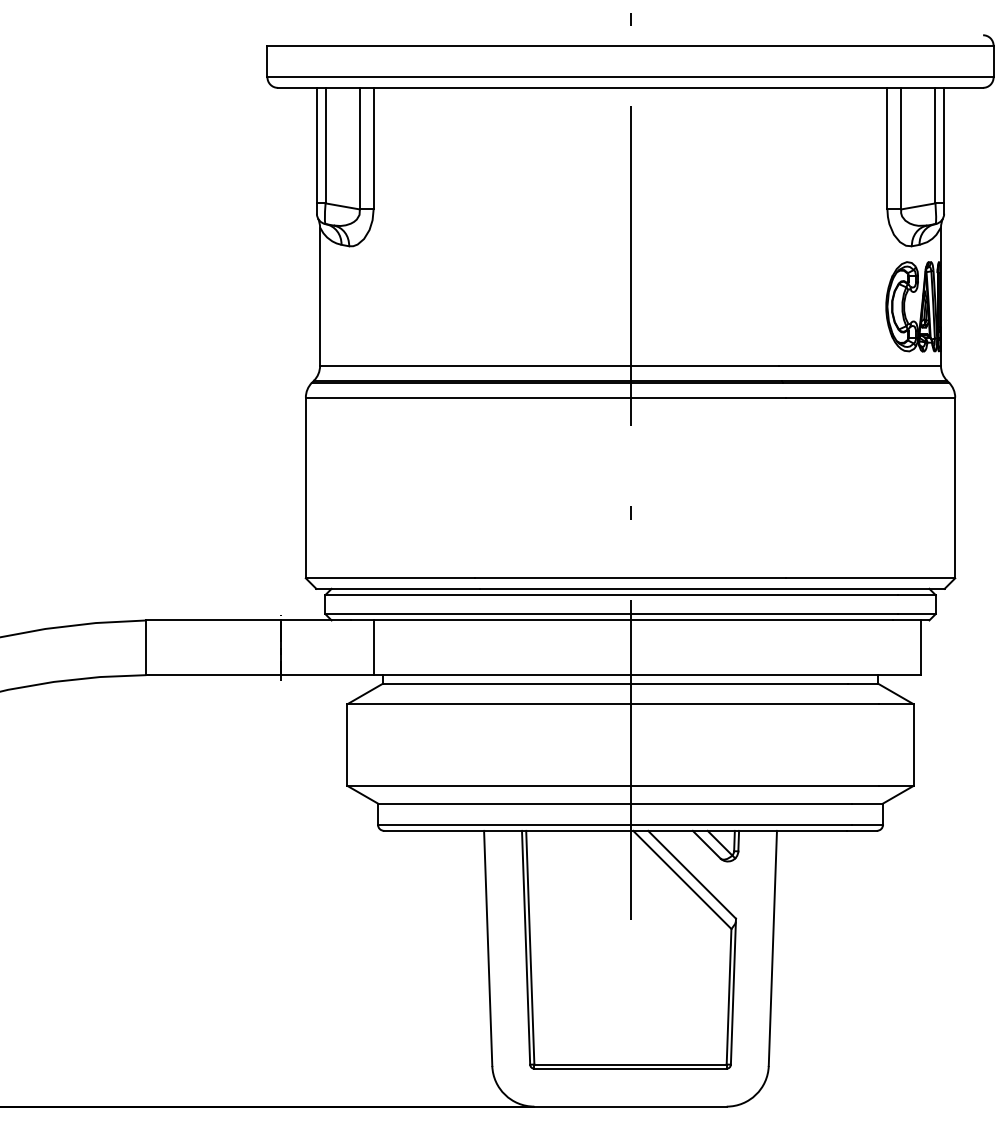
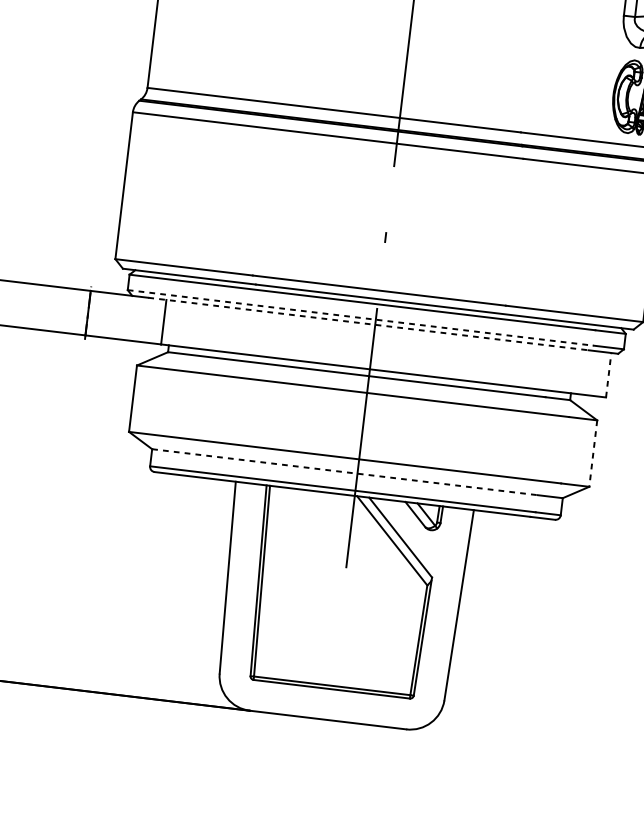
line: (611, 614) -> (360, 318), solid -> dashed
line: (622, 620) -> (368, 324), solid -> dashed
line: (921, 647) -> (609, 375), solid -> dashed
line: (913, 745) -> (593, 453), solid -> dashed
line: (615, 803) -> (345, 472), solid -> dashed

